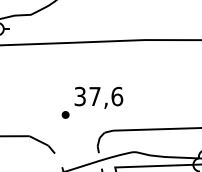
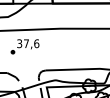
part: (90, 102) -> (24, 46), moved

